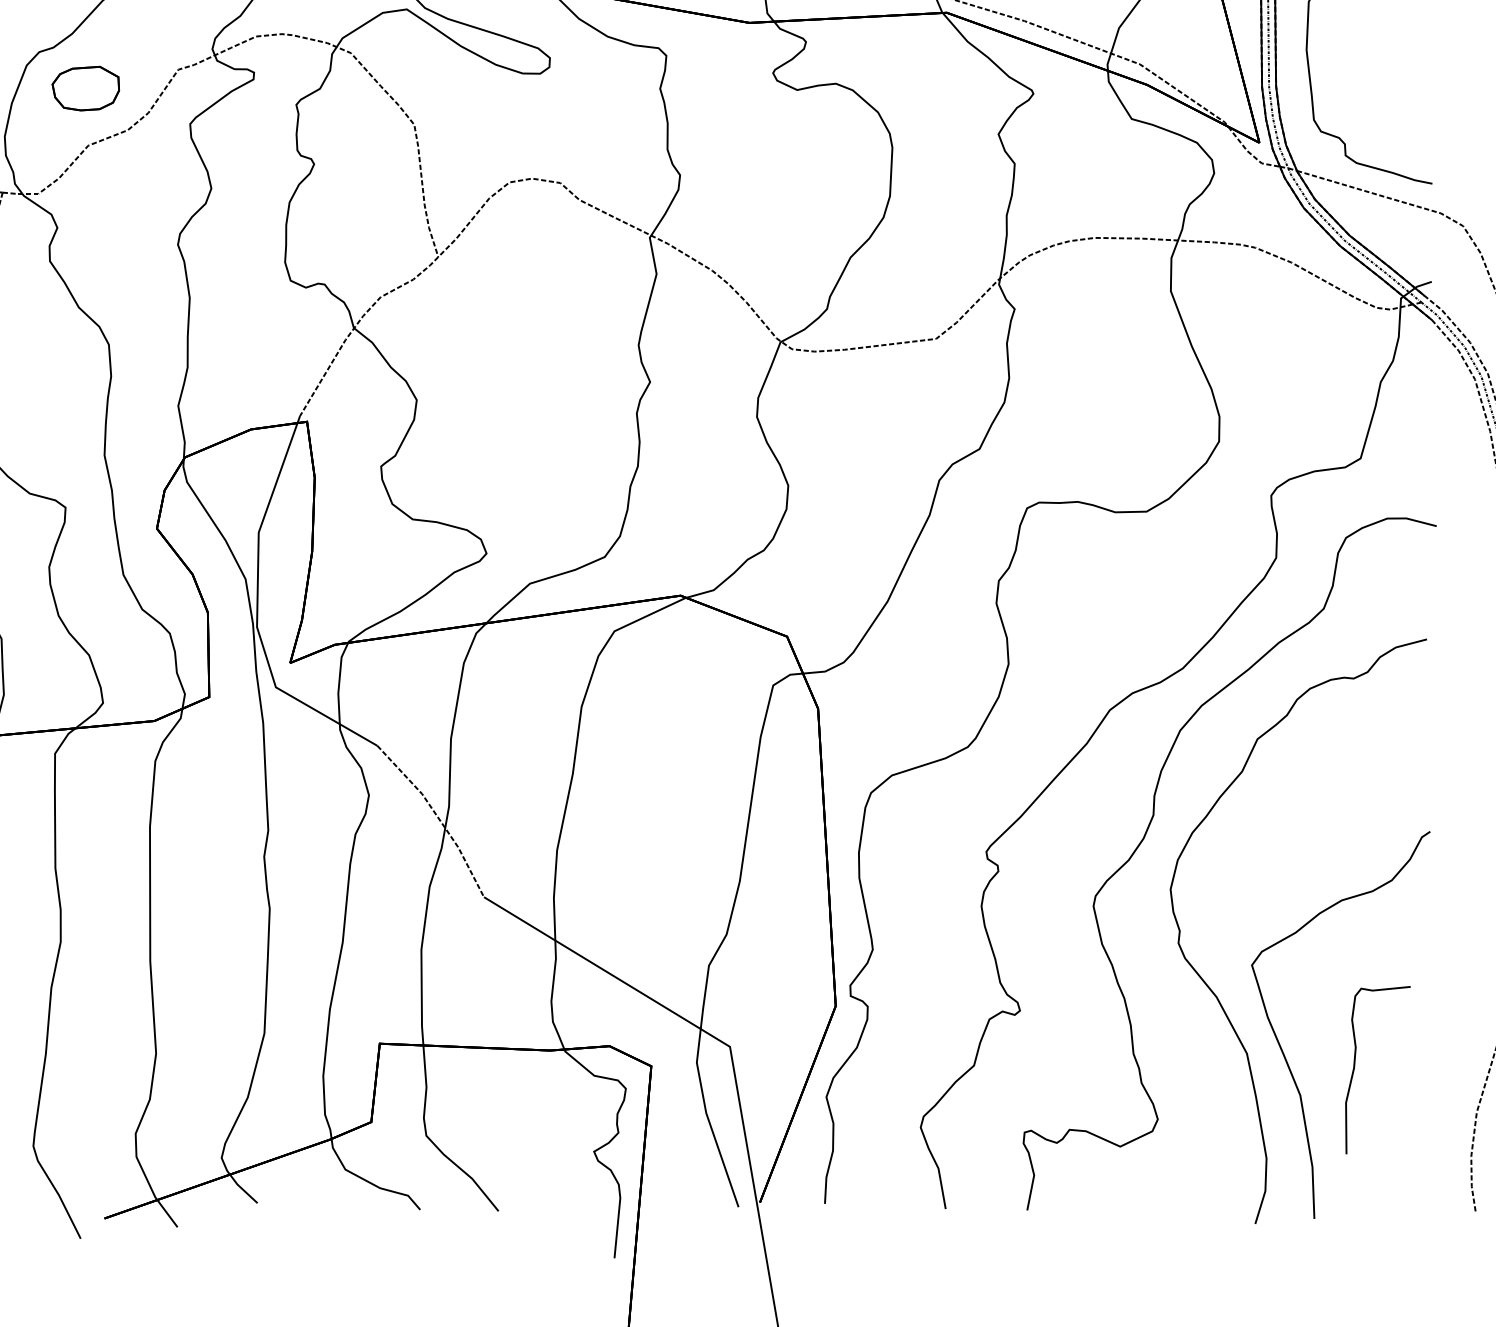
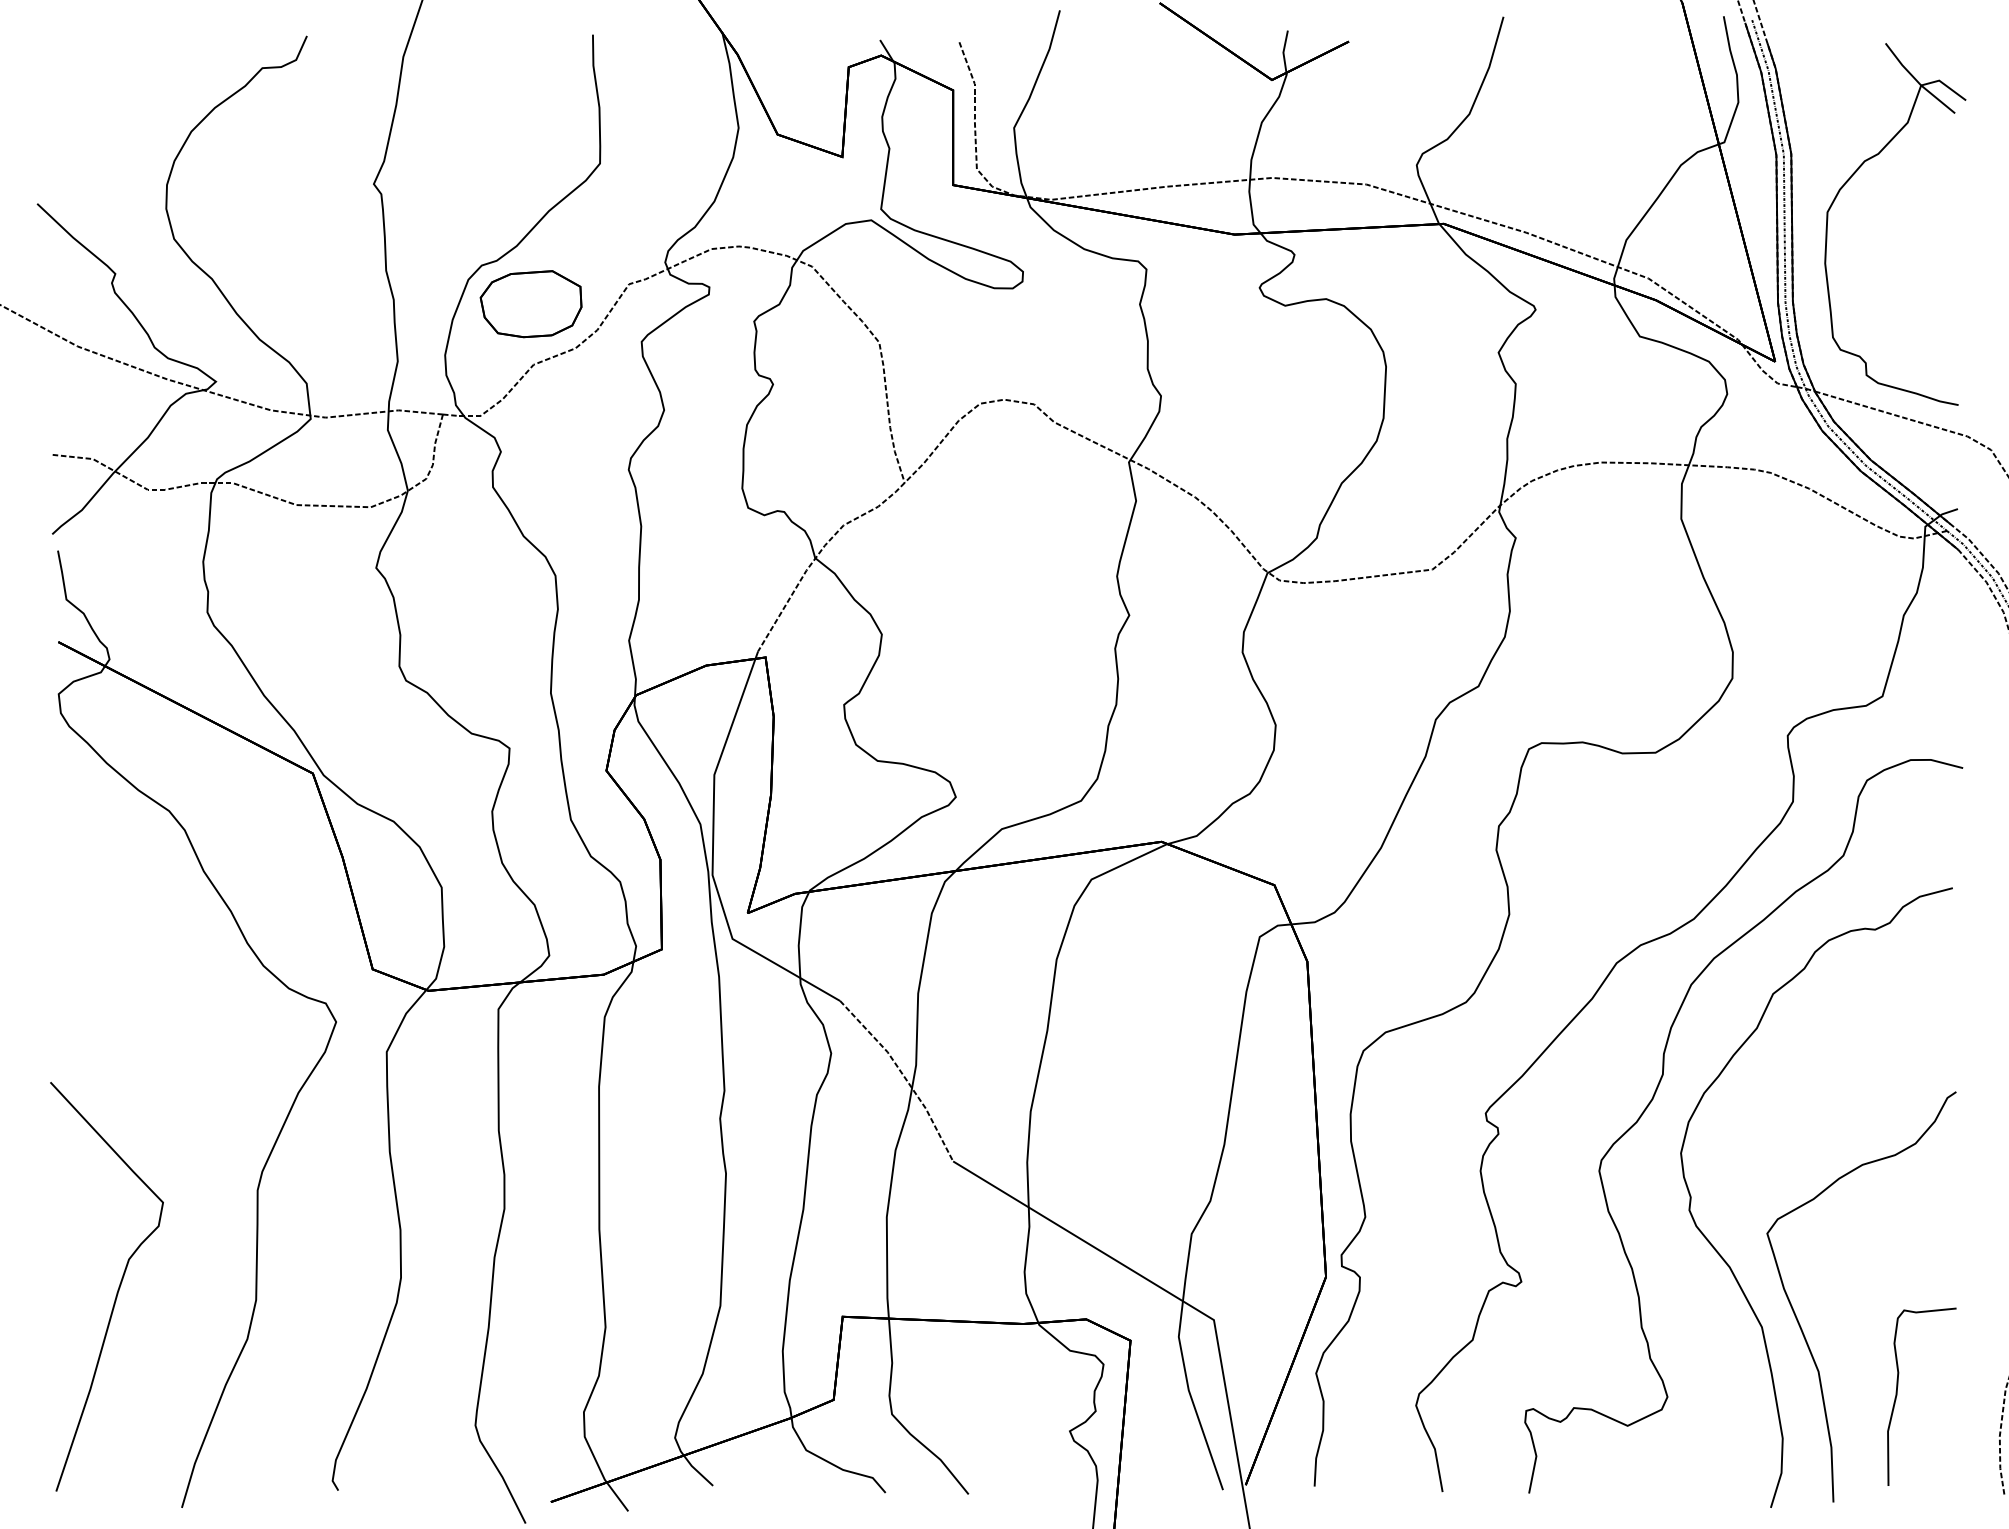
part: (85, 88) -> (530, 304), size x1.43
part: (1354, 1068) -> (1897, 1395), moved

